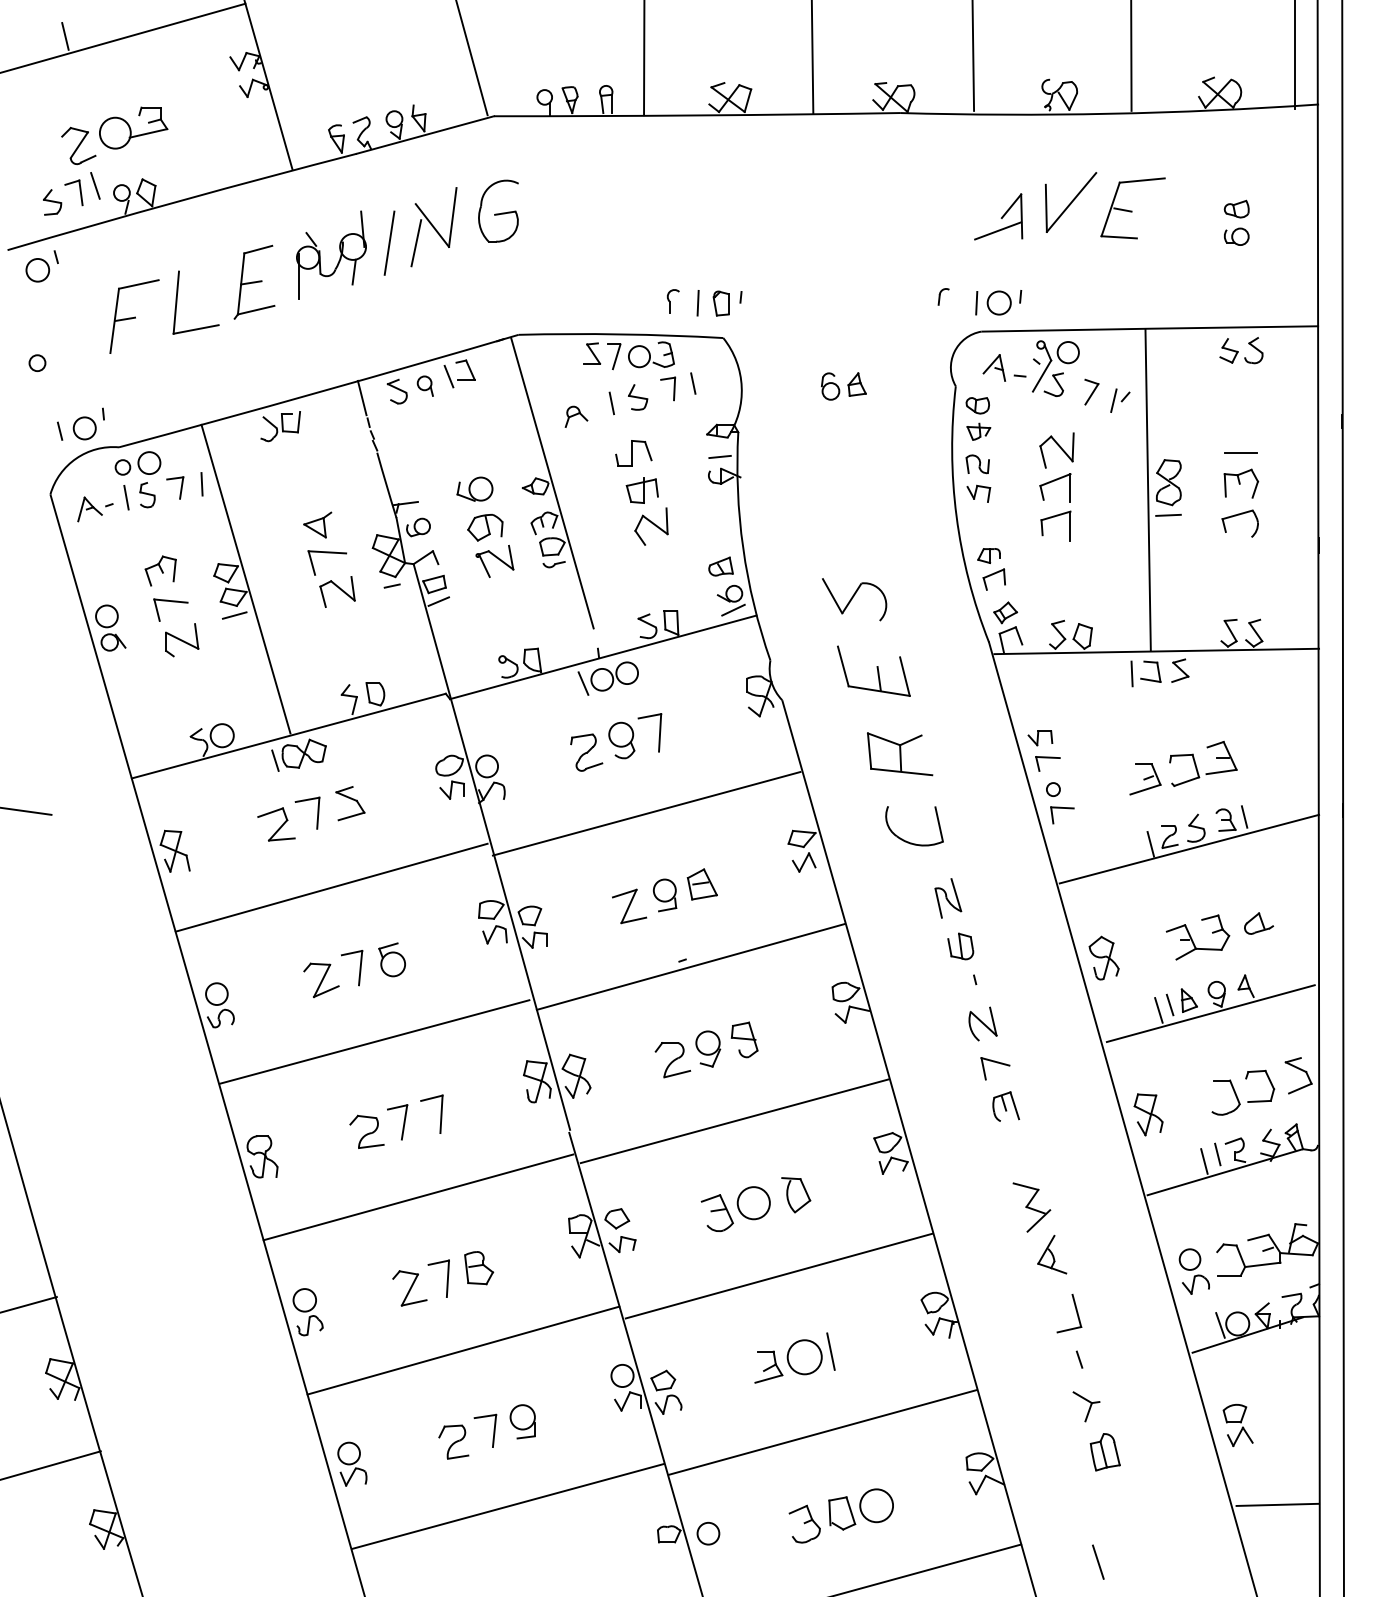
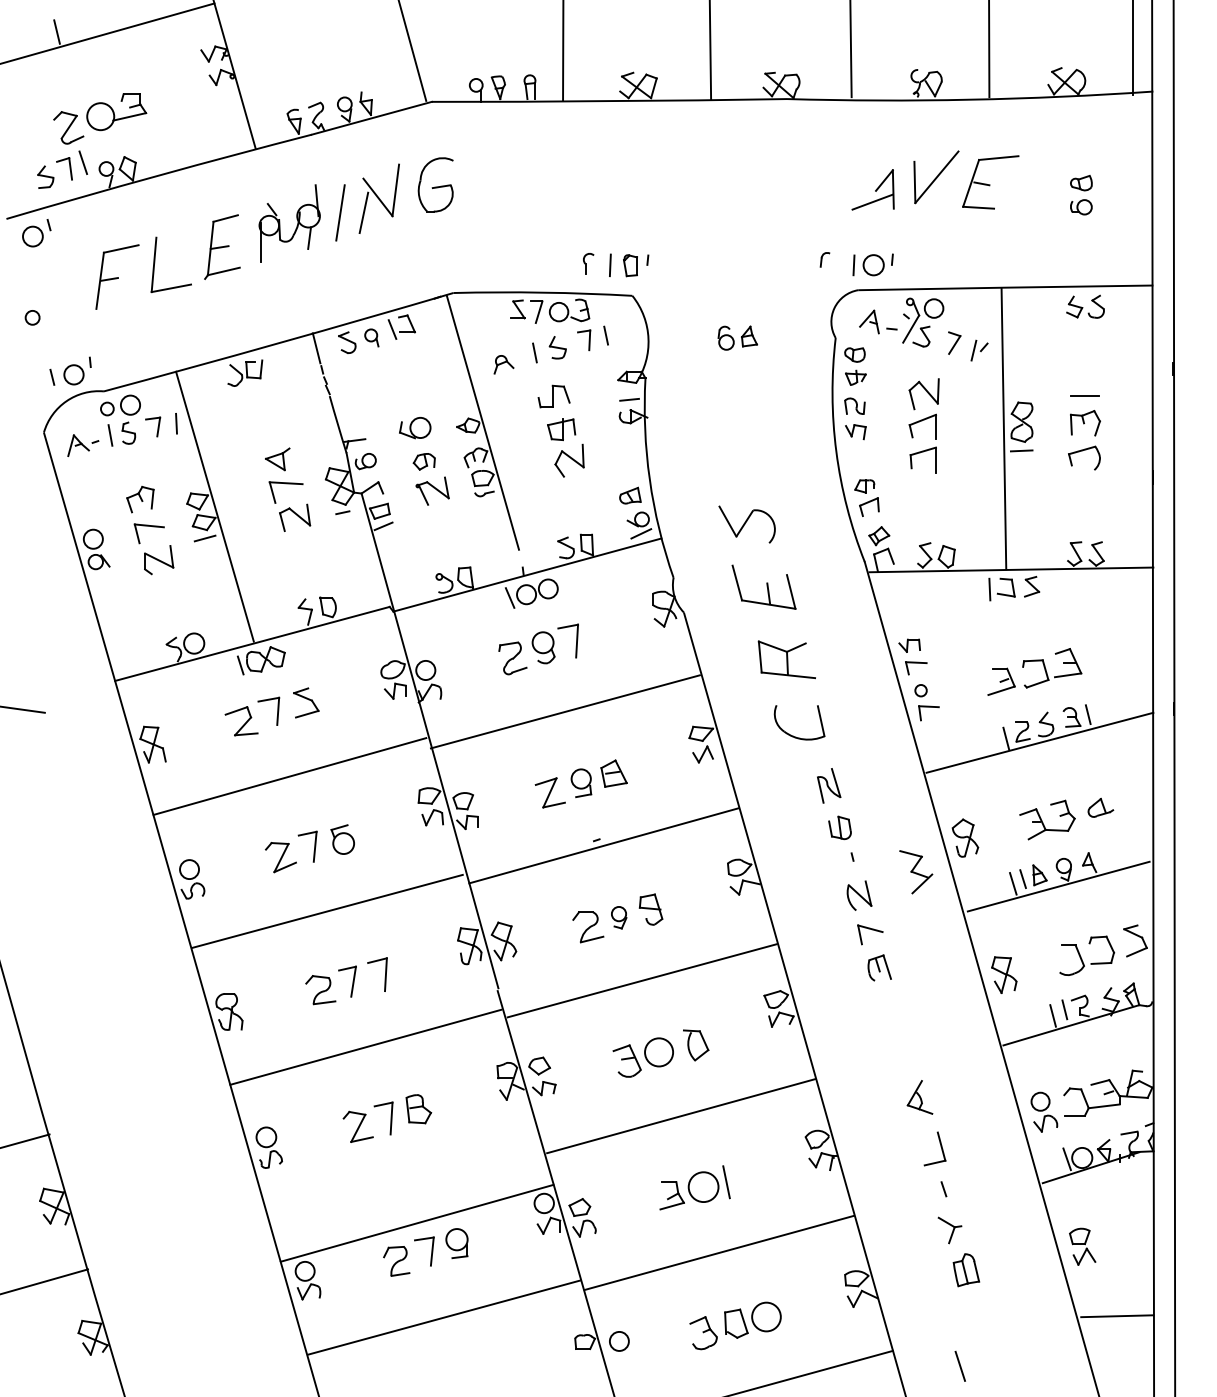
part: (485, 527) -> (424, 461), size x0.7
part: (707, 1048) -> (618, 917), size x0.7
part: (1032, 1207) -> (916, 872), moved
line: (462, 1349) -> (416, 1222), moved

